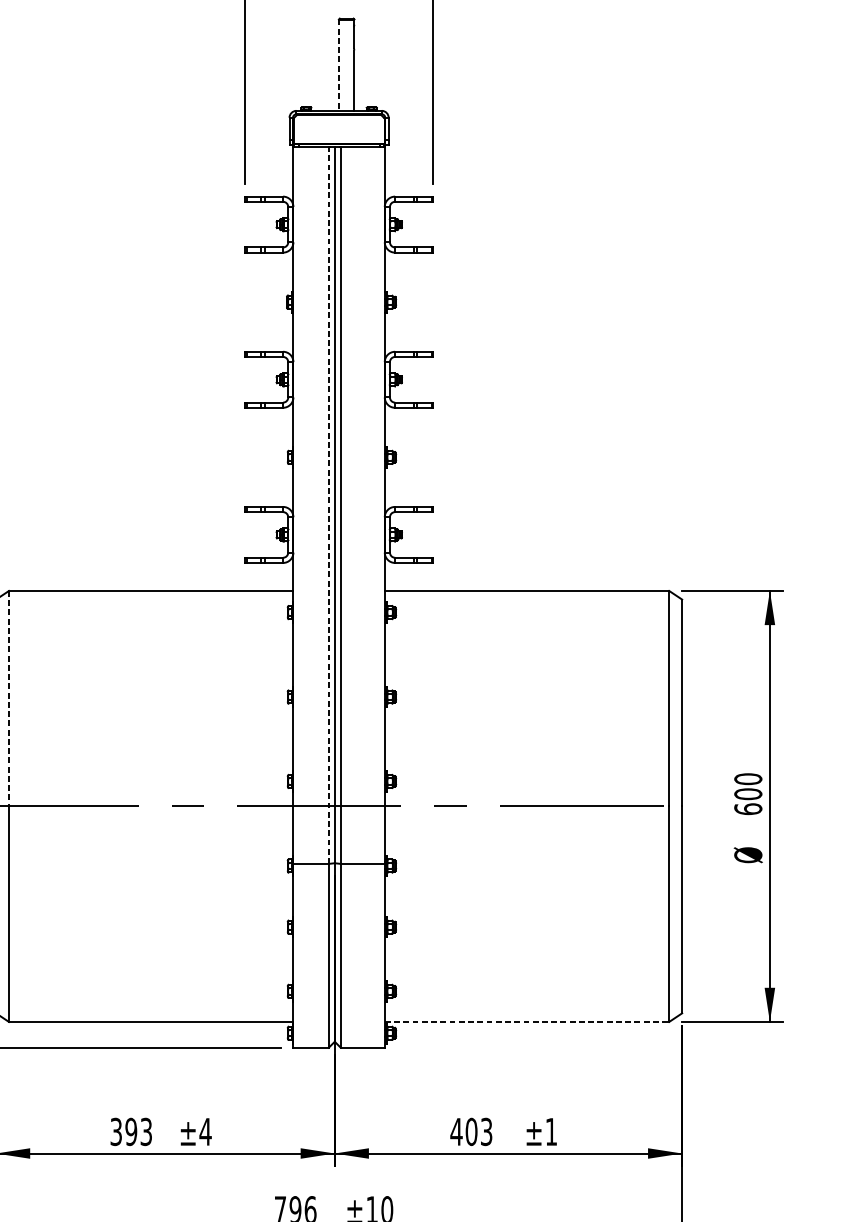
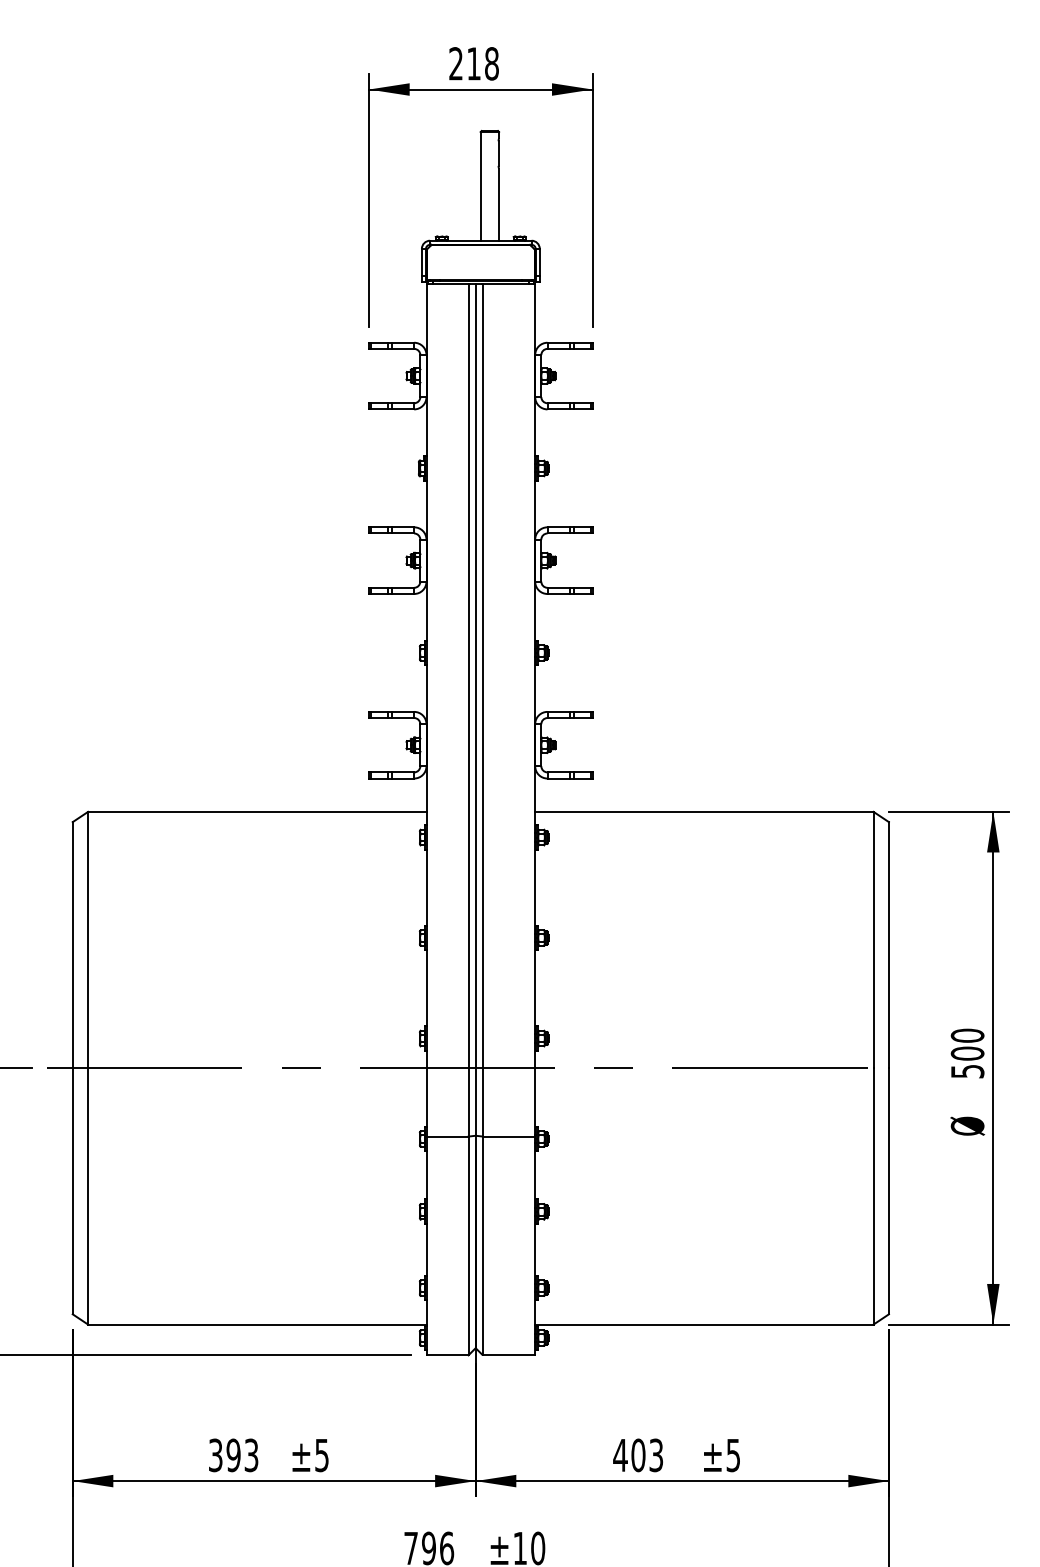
line: (338, 65) -> (480, 186), dashed -> solid
line: (328, 504) -> (468, 709), dashed -> solid
line: (9, 699) -> (88, 940), dashed -> solid
text: (748, 809) -> (967, 1071), 600 -> 500
line: (527, 1021) -> (704, 1324), dashed -> solid
text: (205, 1132) -> (321, 1455), ±4 -> ±5
text: (550, 1132) -> (732, 1455), ±1 -> ±5

